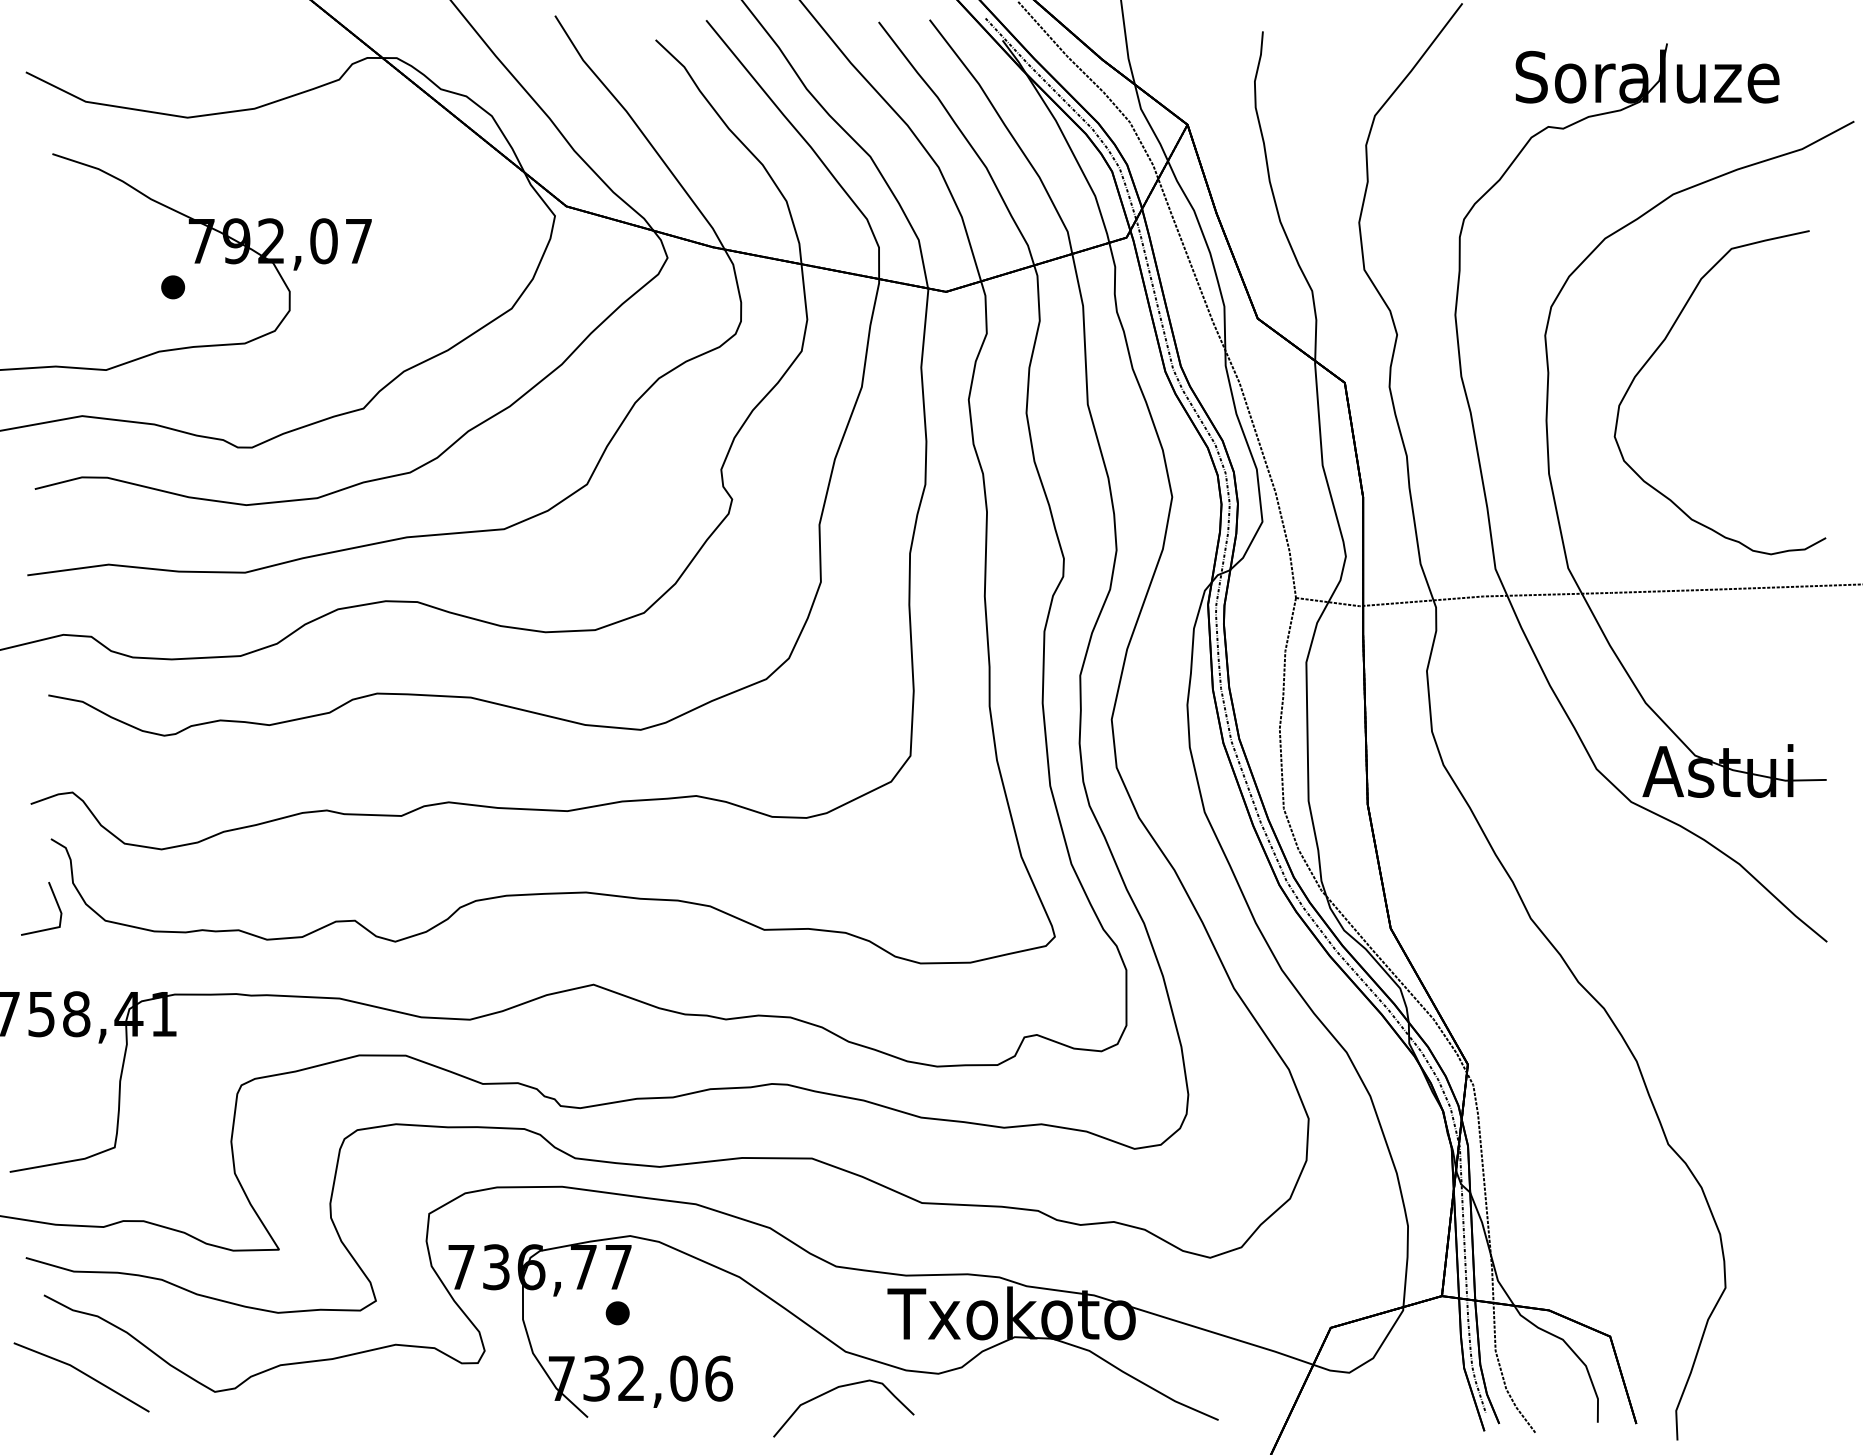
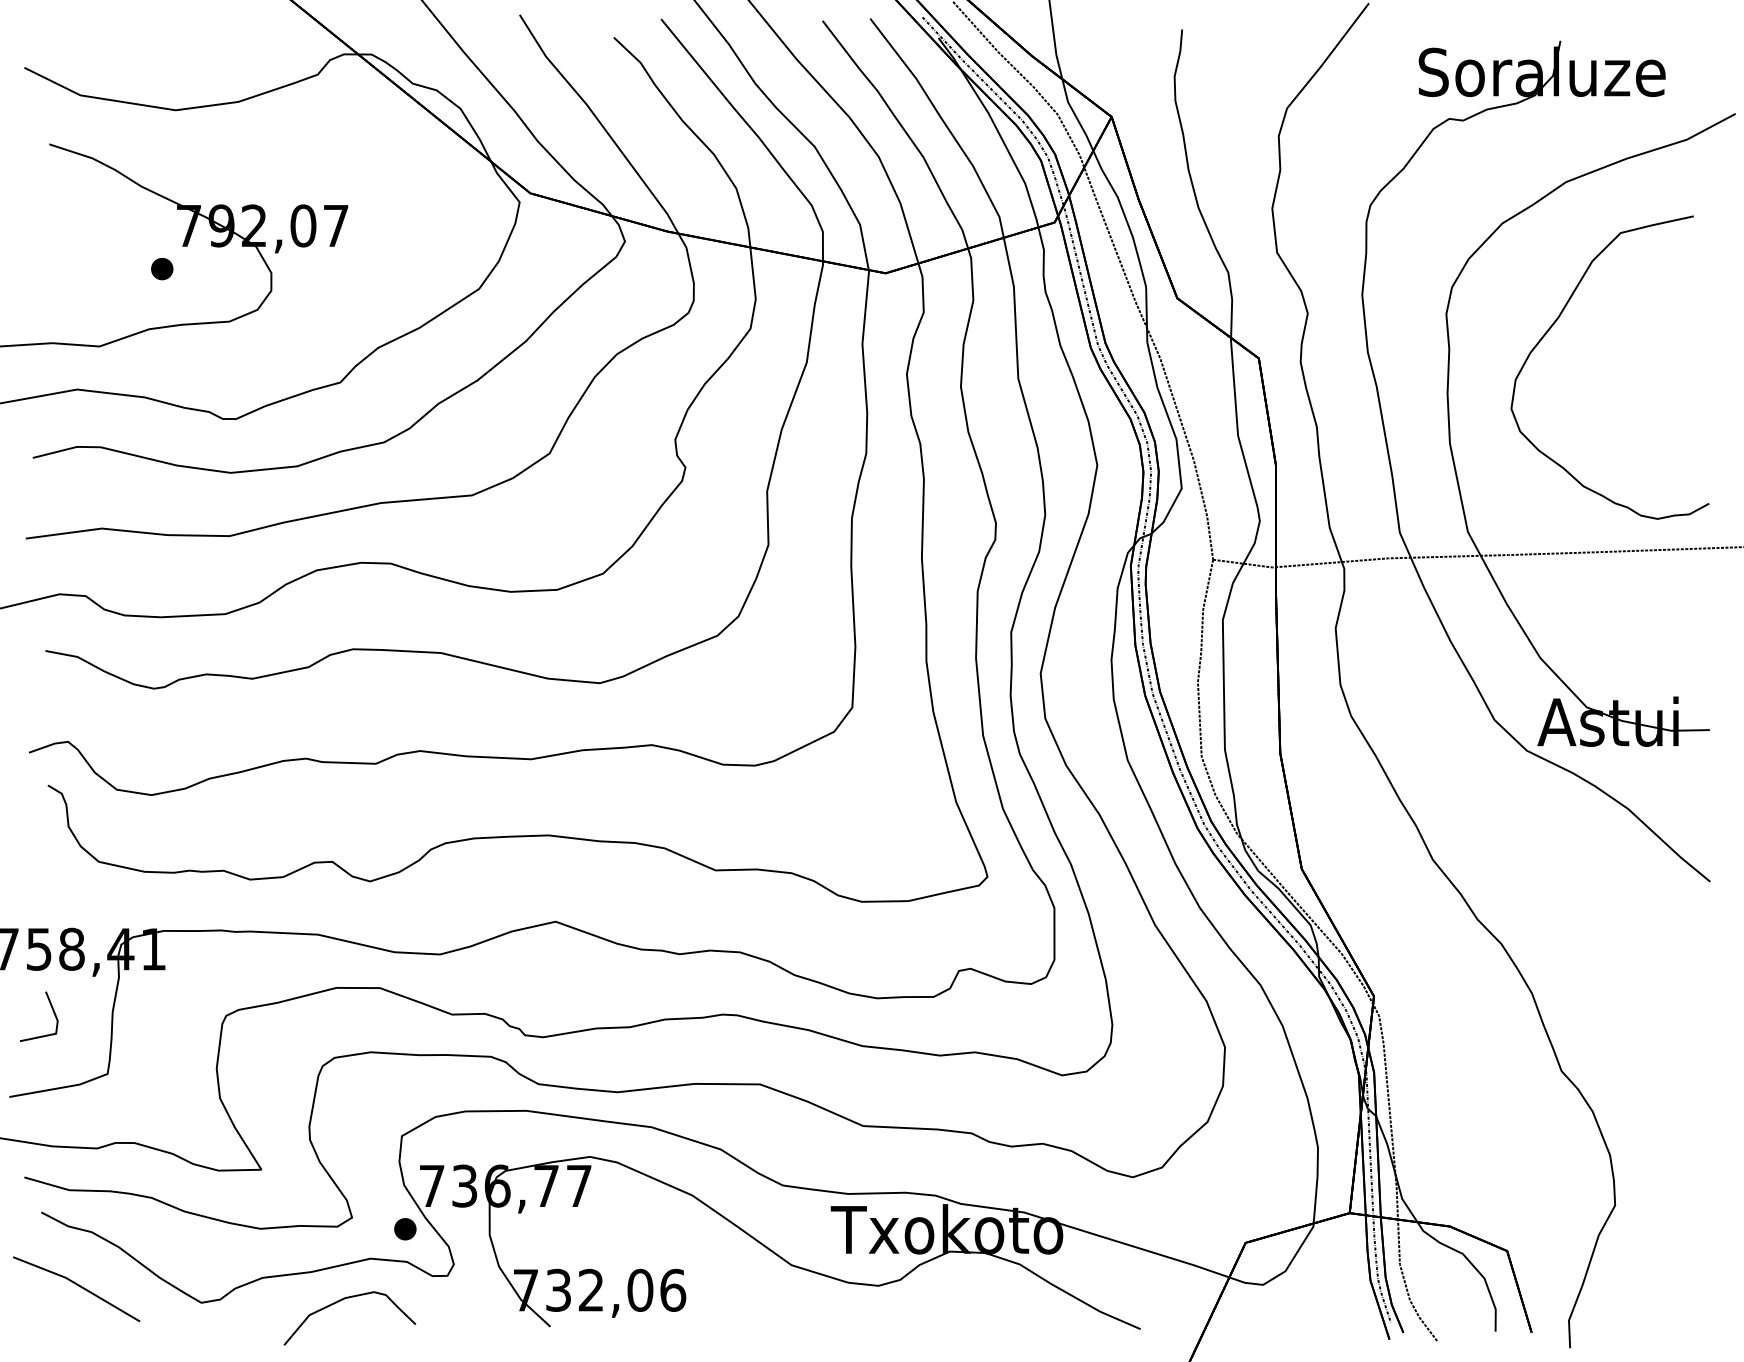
line: (55, 902) -> (52, 1010), moved
part: (617, 1313) -> (405, 1229), moved
curve: (833, 1390) -> (340, 1301), moved

